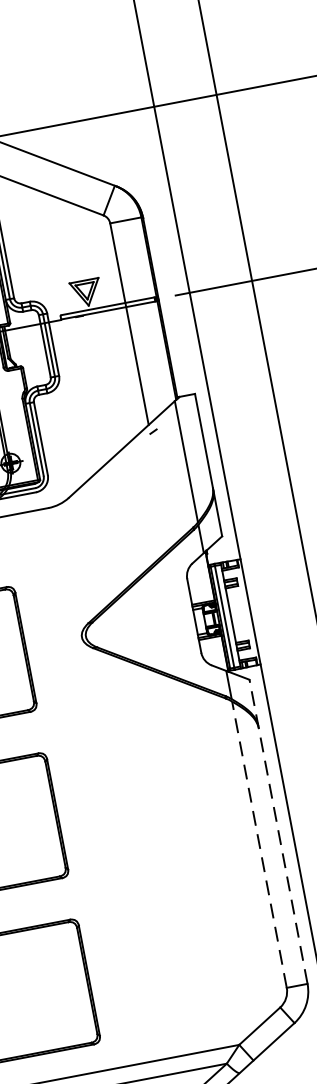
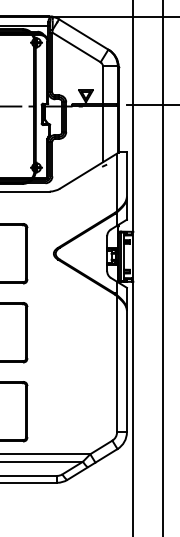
line: (277, 830) -> (126, 359), dashed -> solid
line: (260, 845) -> (117, 364), dashed -> solid

